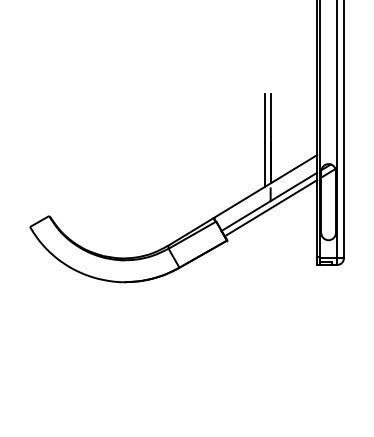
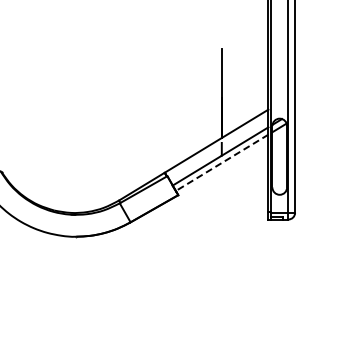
line: (265, 139) -> (216, 94), removed
line: (270, 208) -> (221, 163), solid -> dashed

